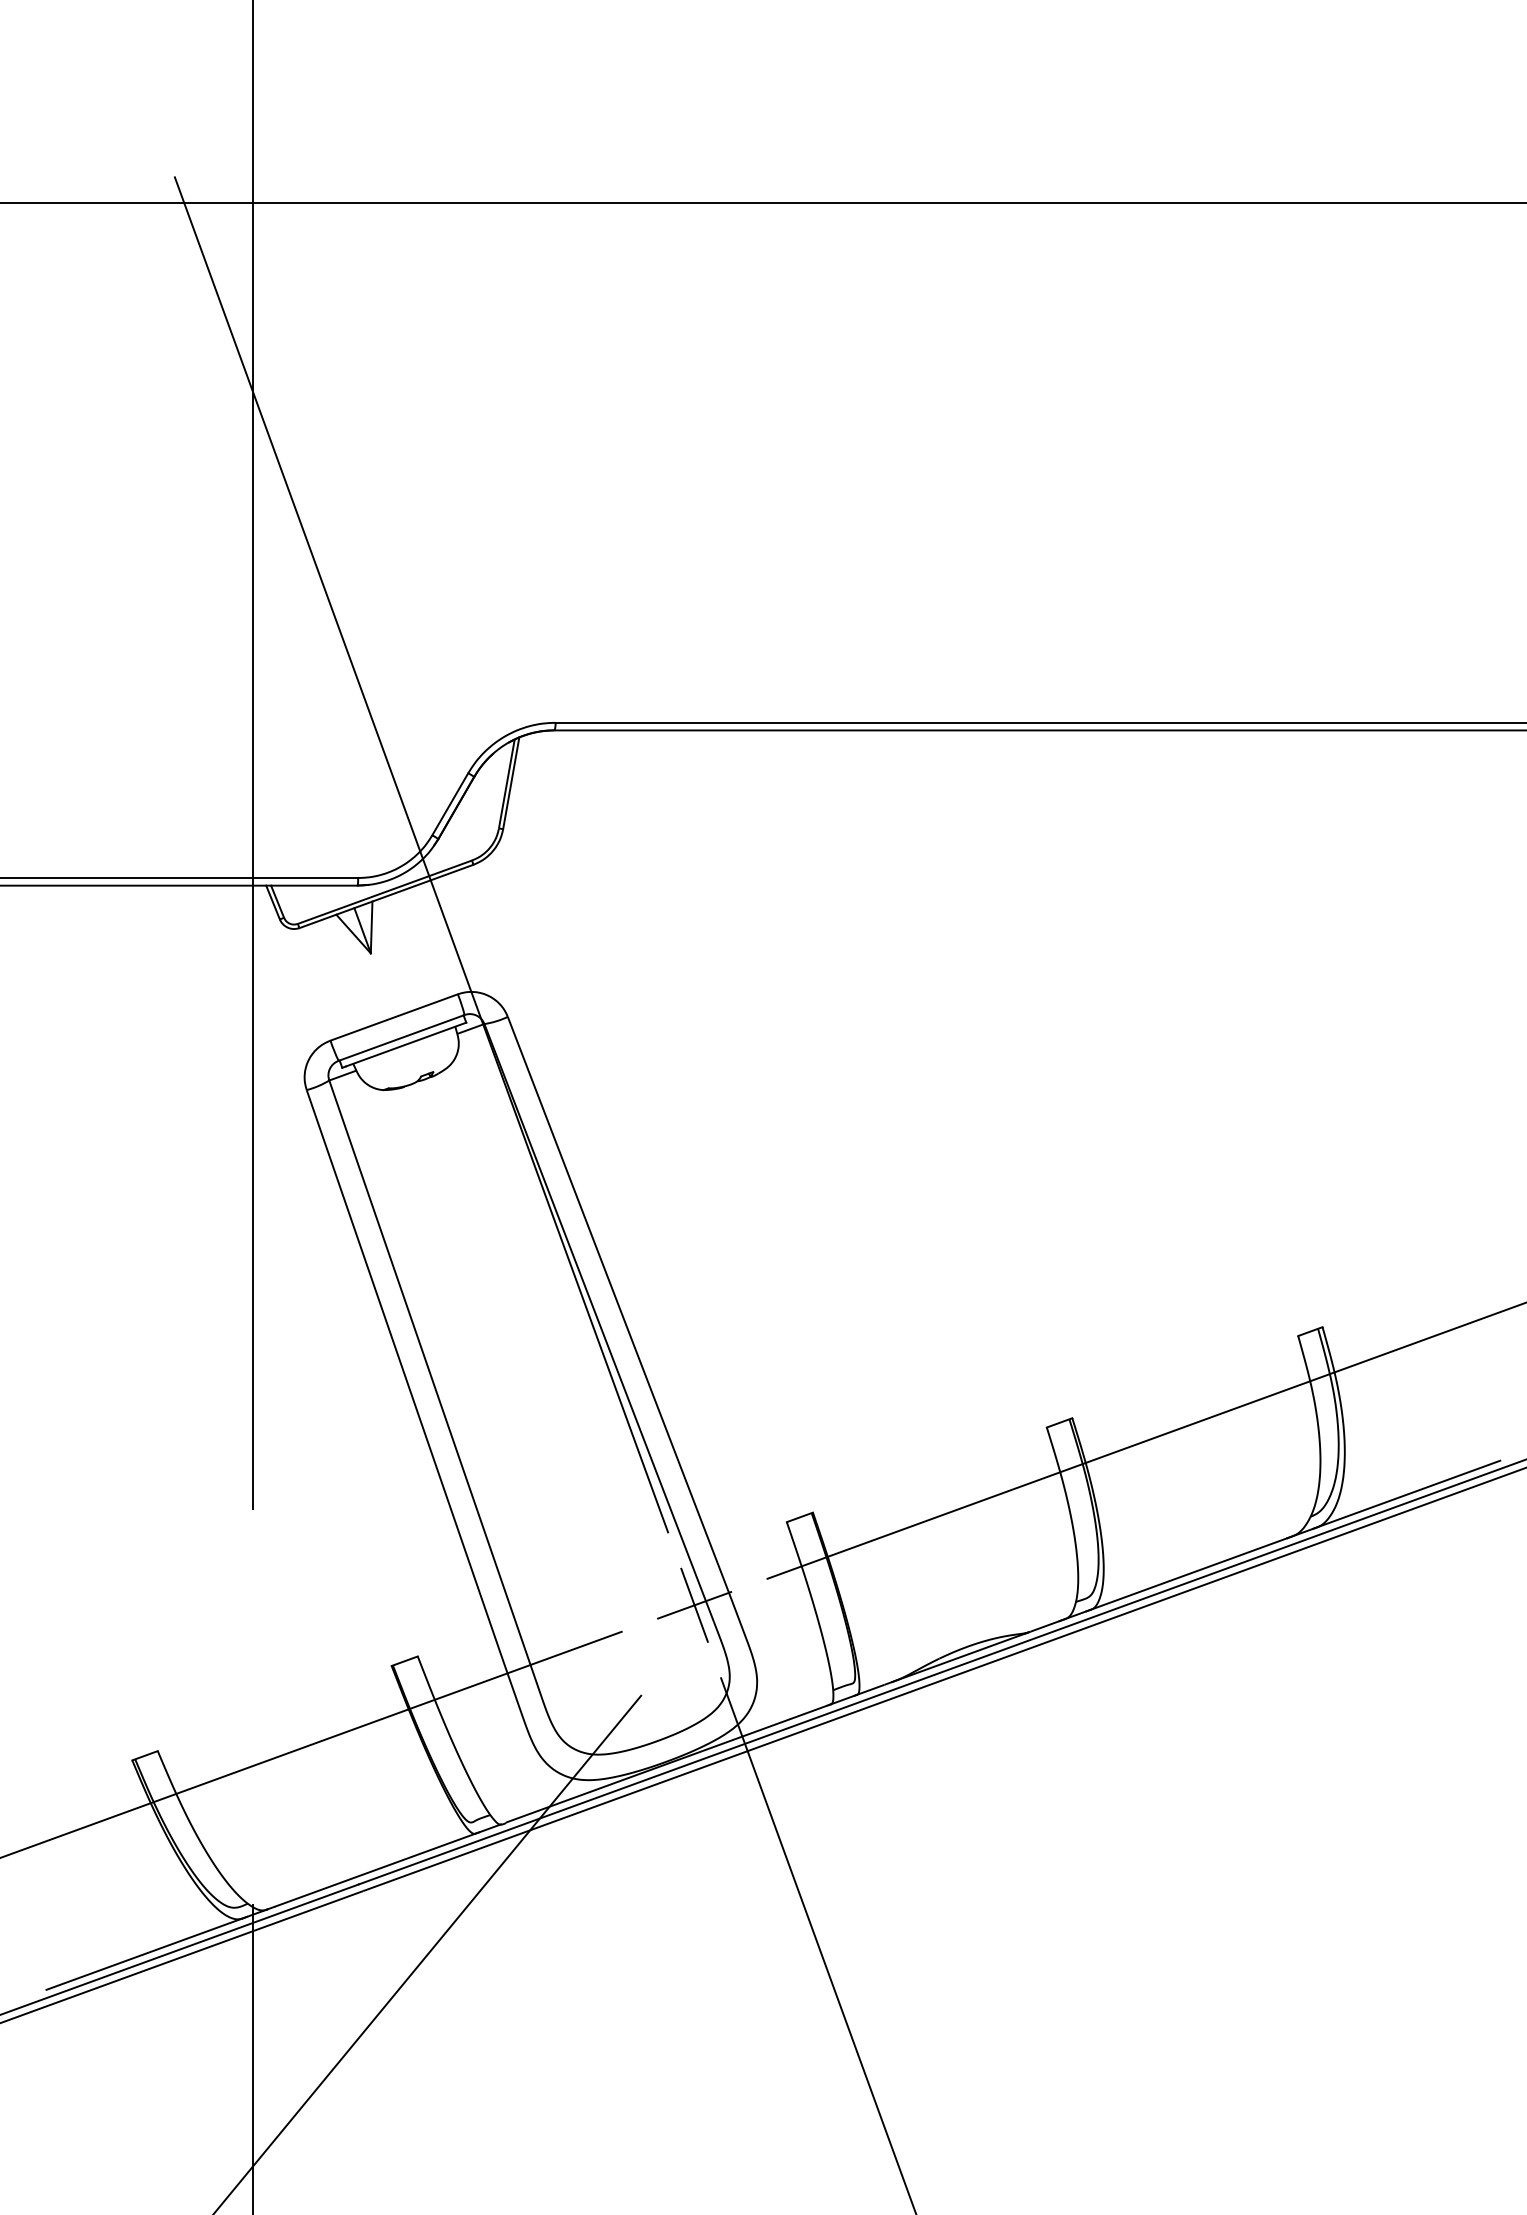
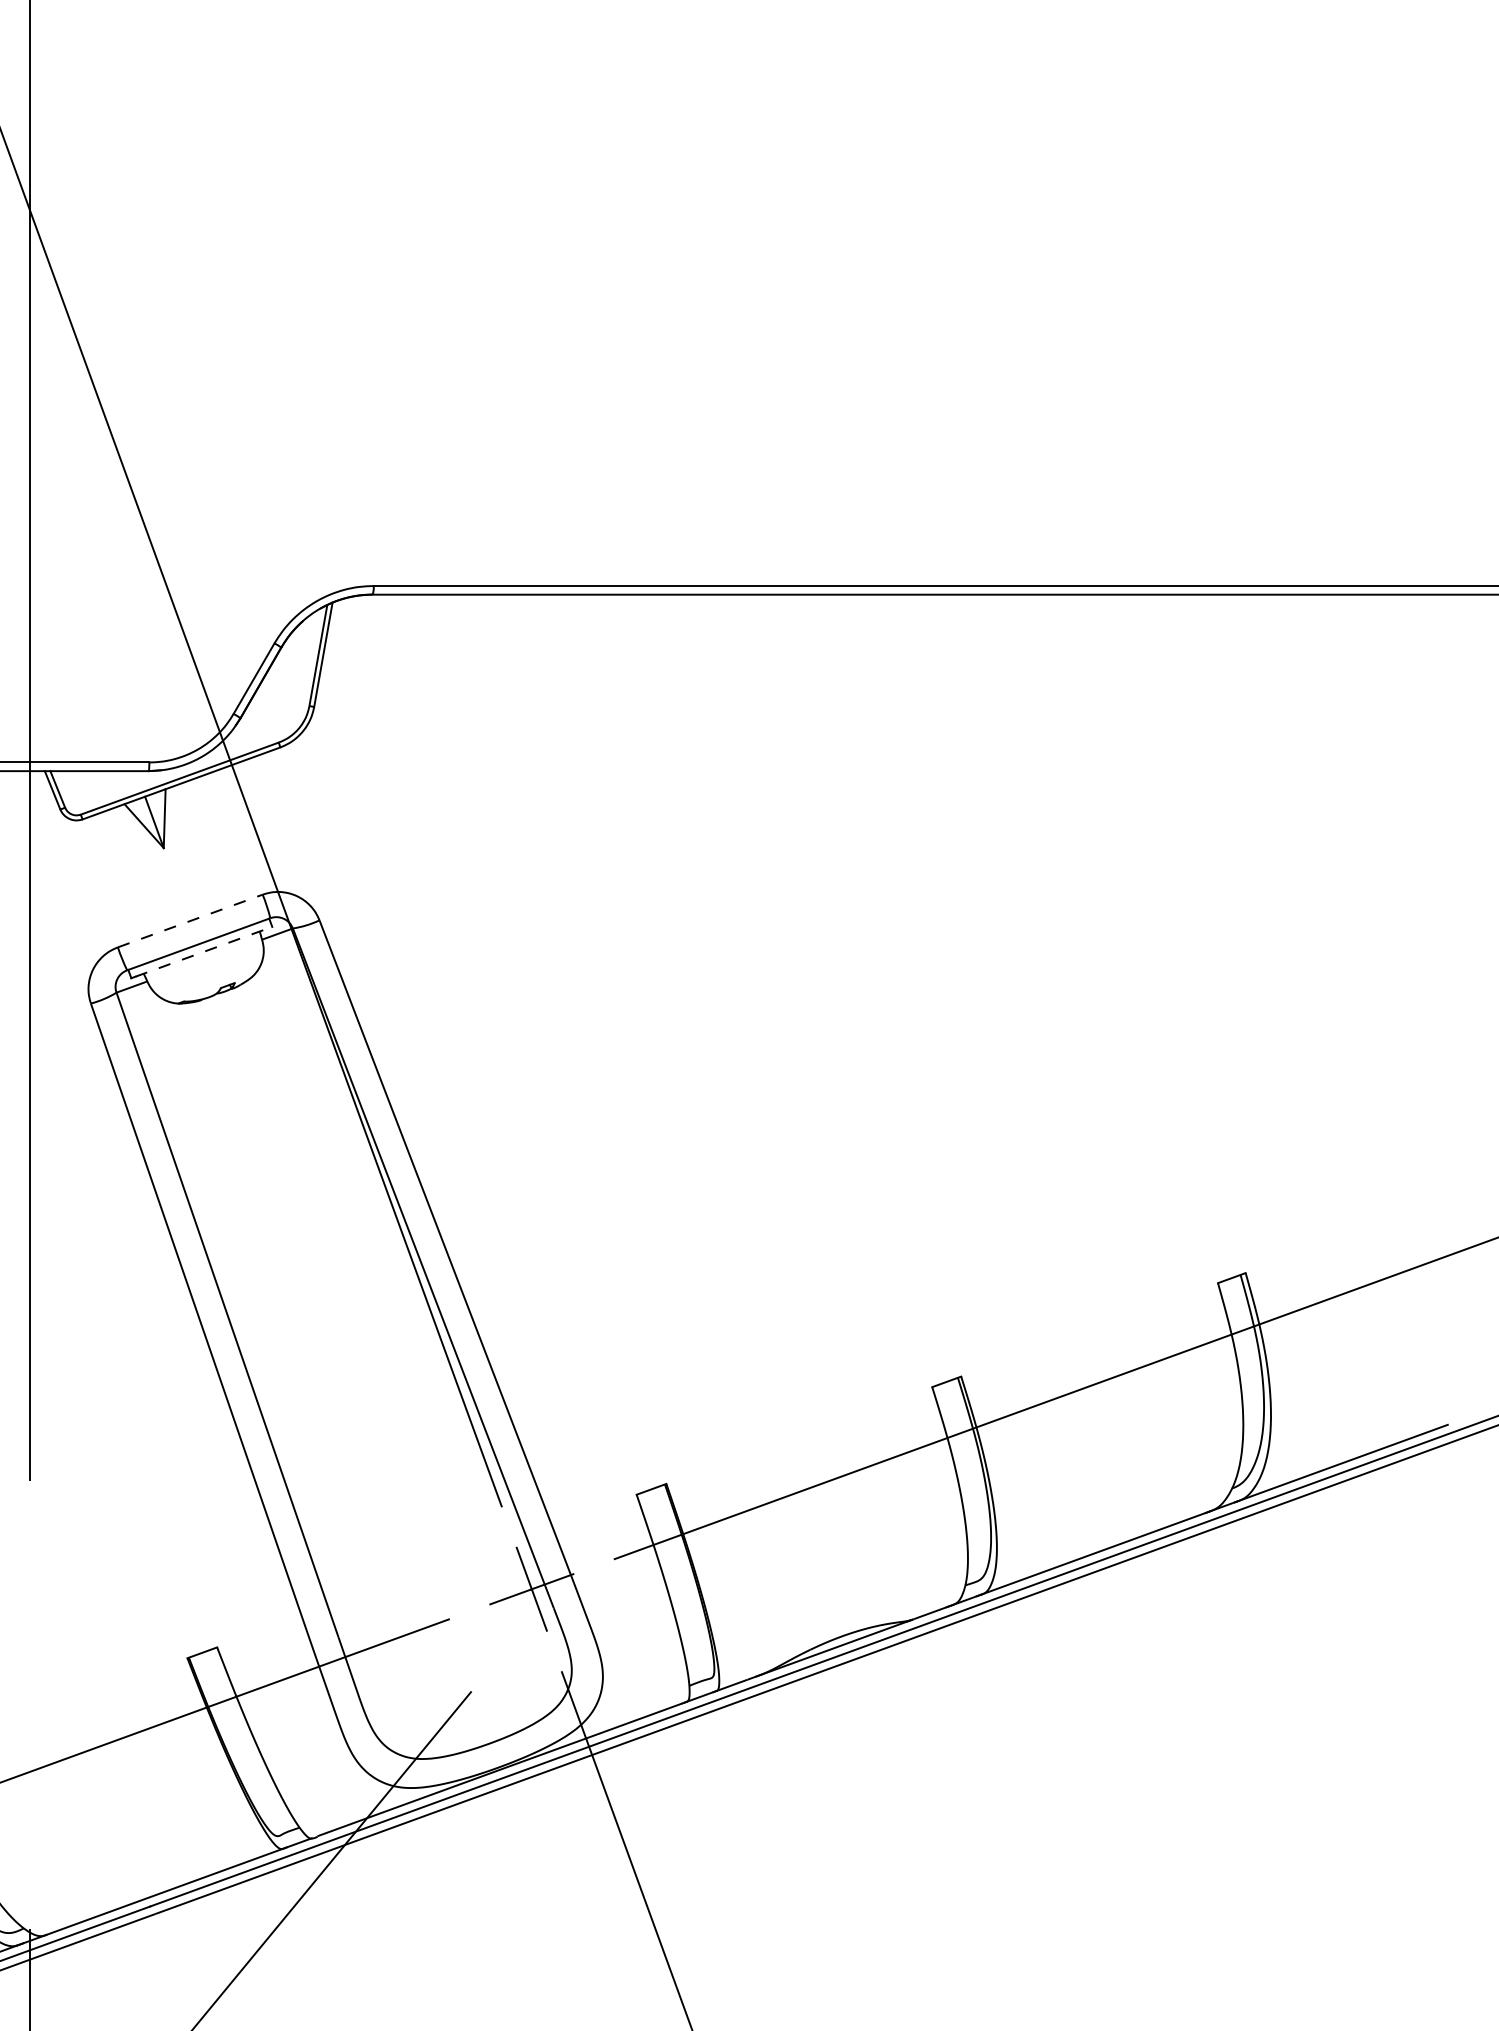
line: (394, 1017) -> (190, 921), solid -> dashed
line: (406, 1044) -> (204, 951), solid -> dashed

